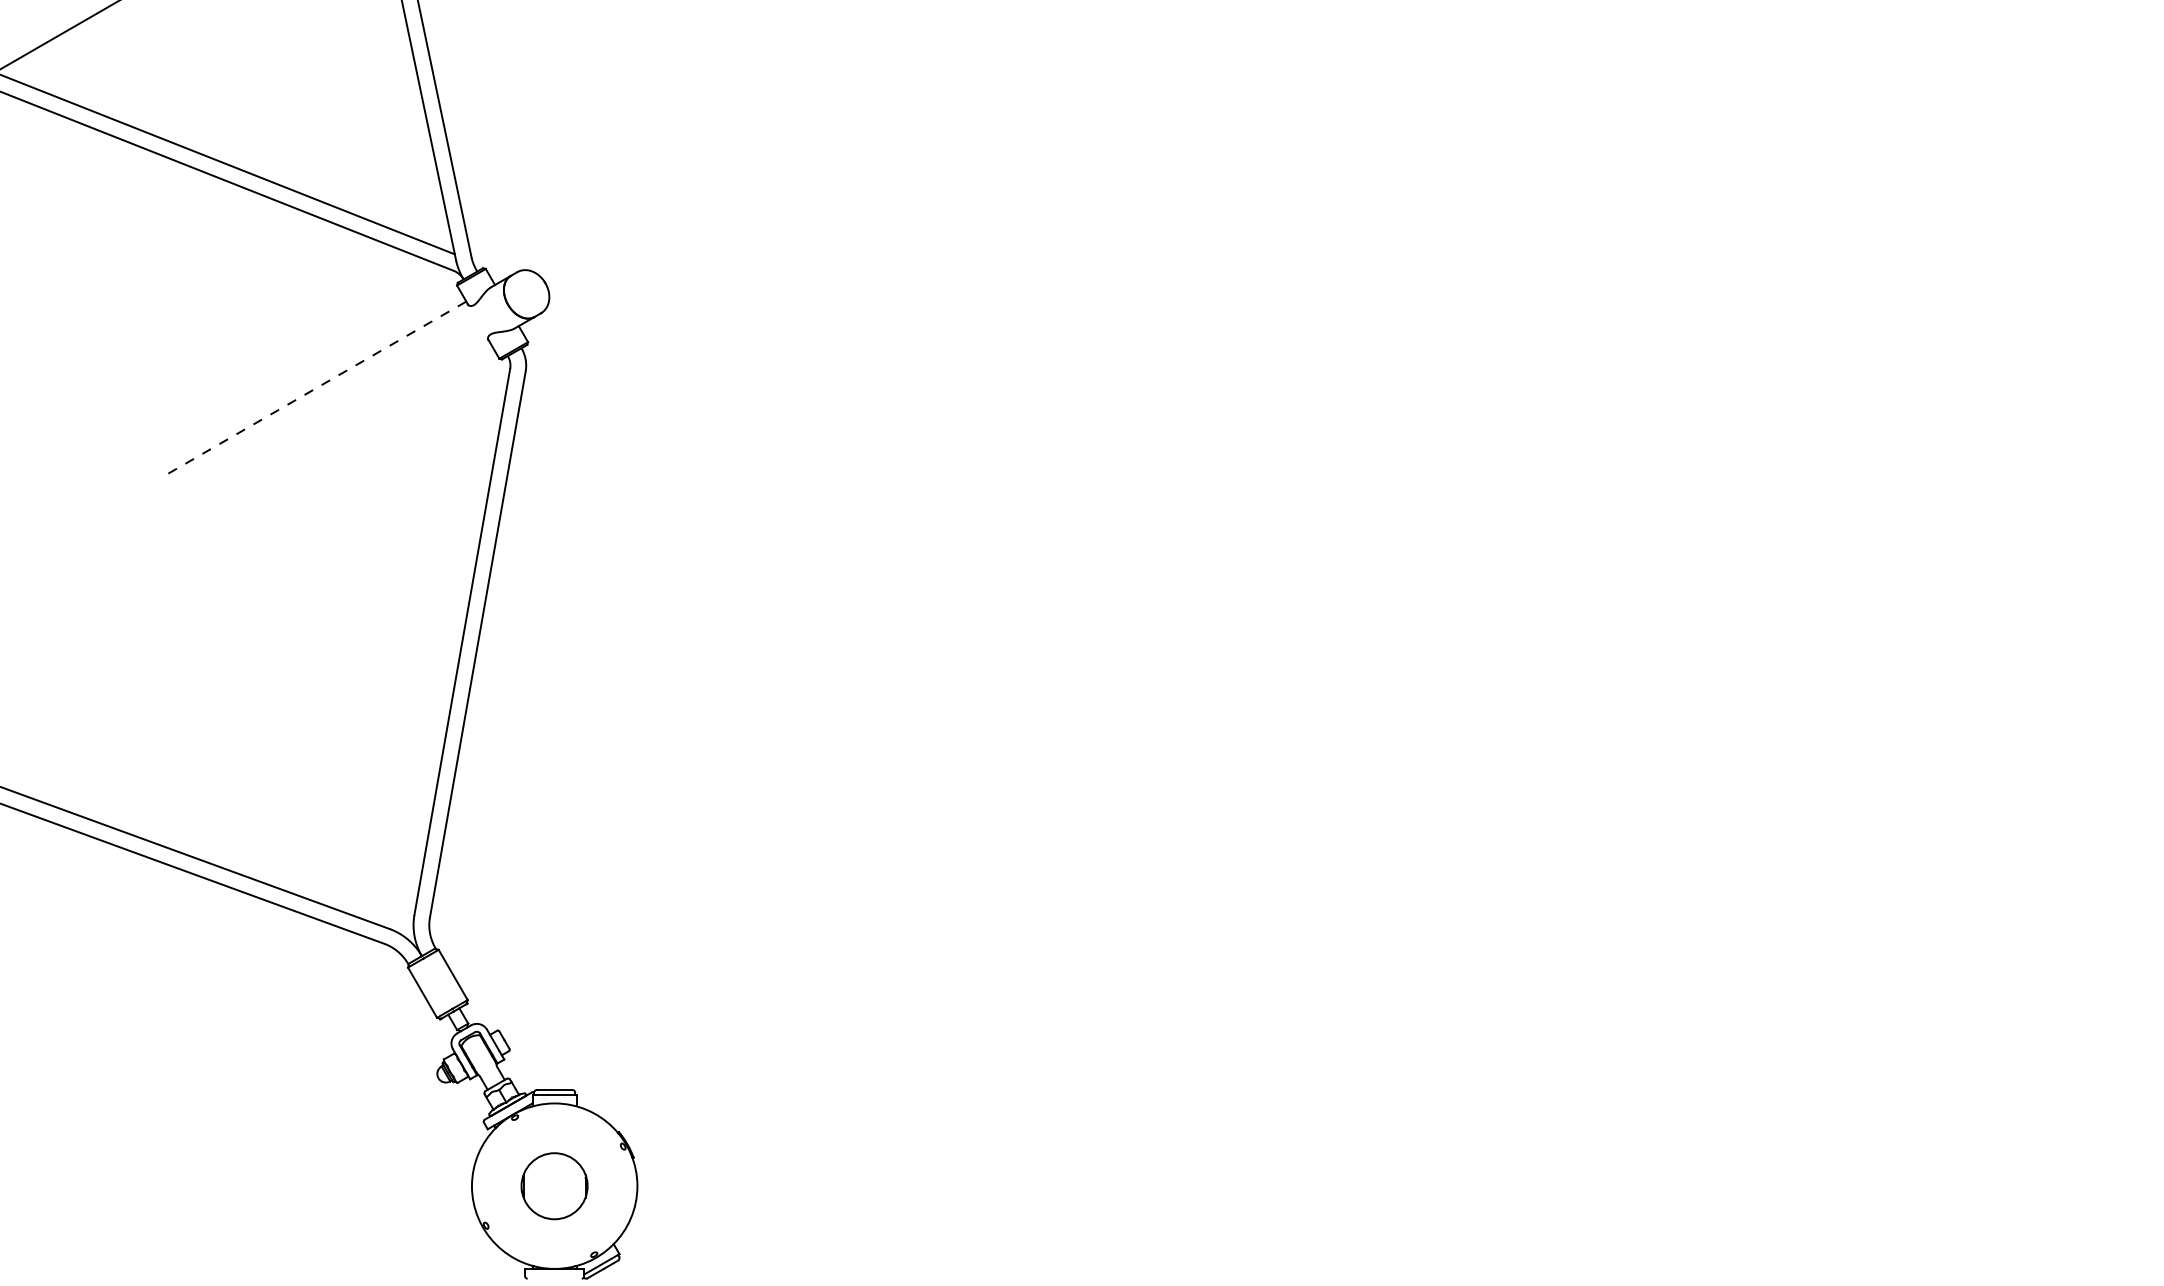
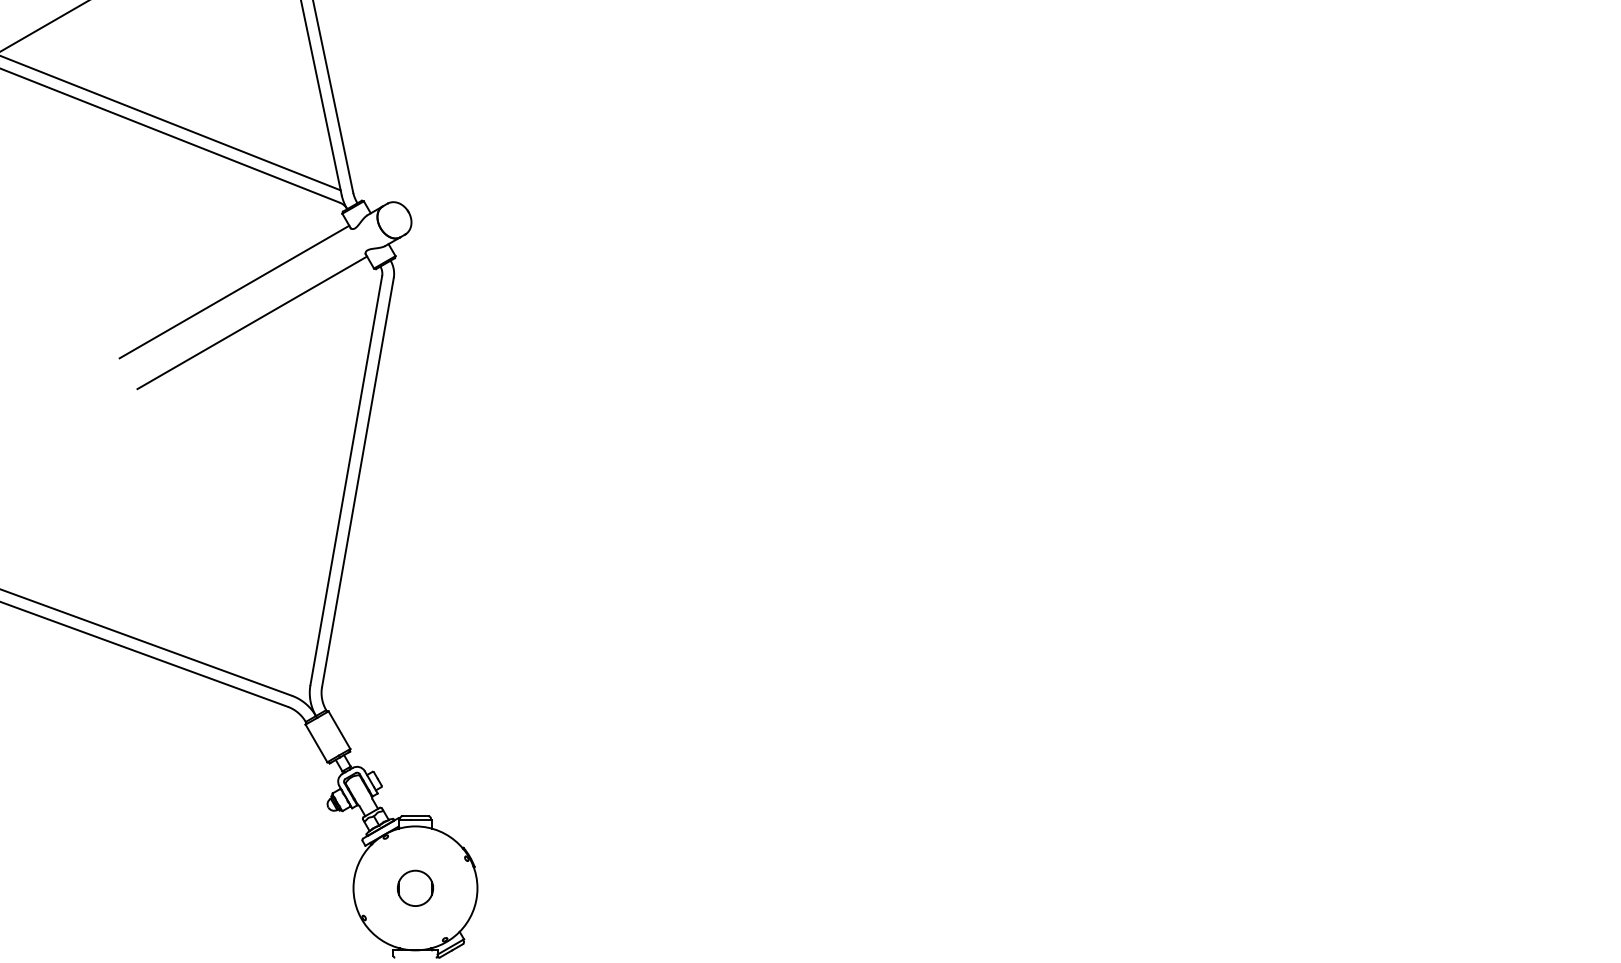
line: (313, 390) -> (234, 292), dashed -> solid
line: (336, 430) -> (252, 322), added
circle: (554, 1185) -> (415, 887), size x0.71

